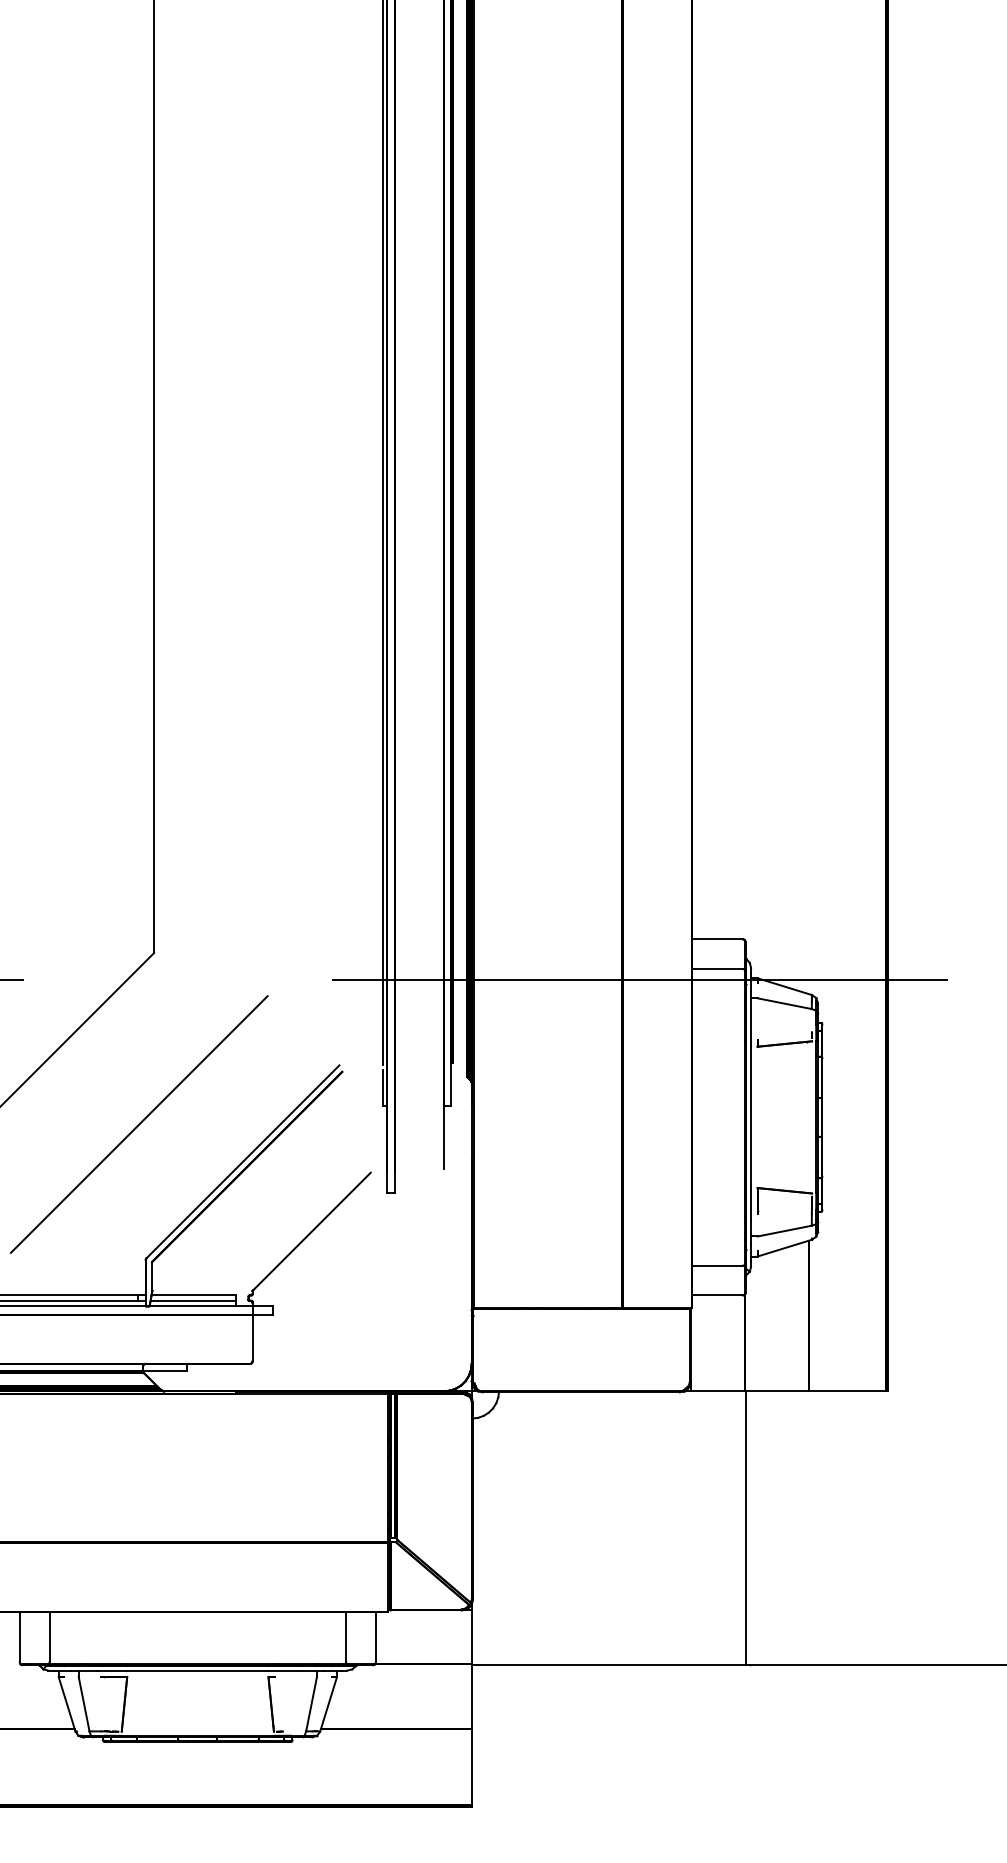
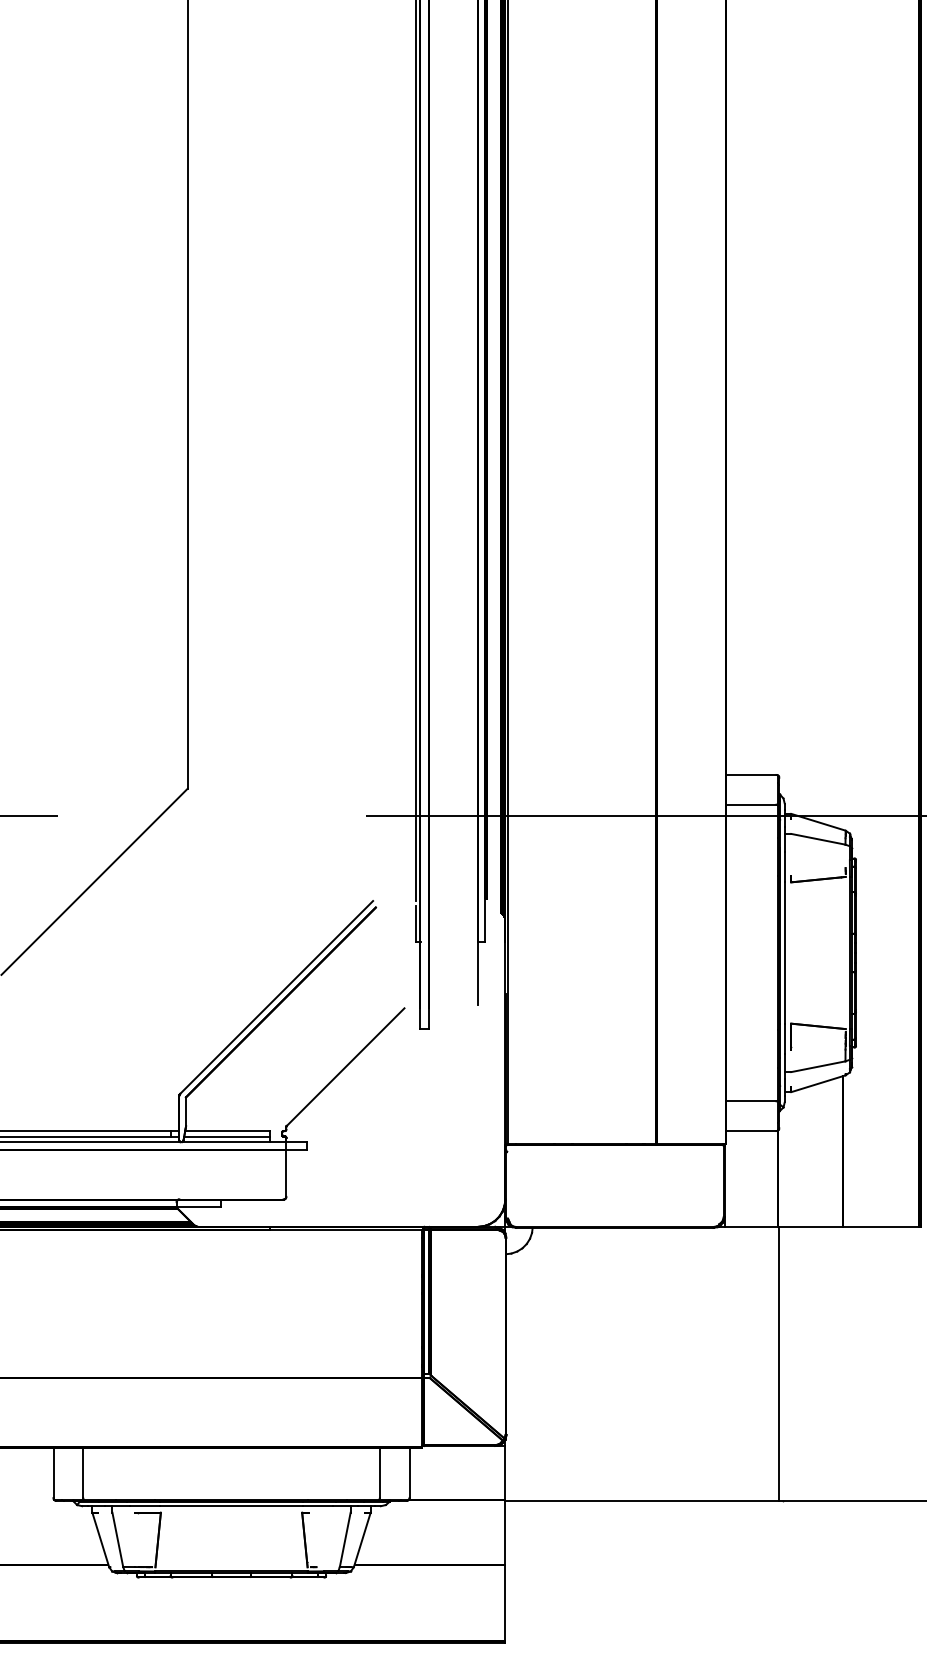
line: (138, 1124) -> (172, 960), removed

